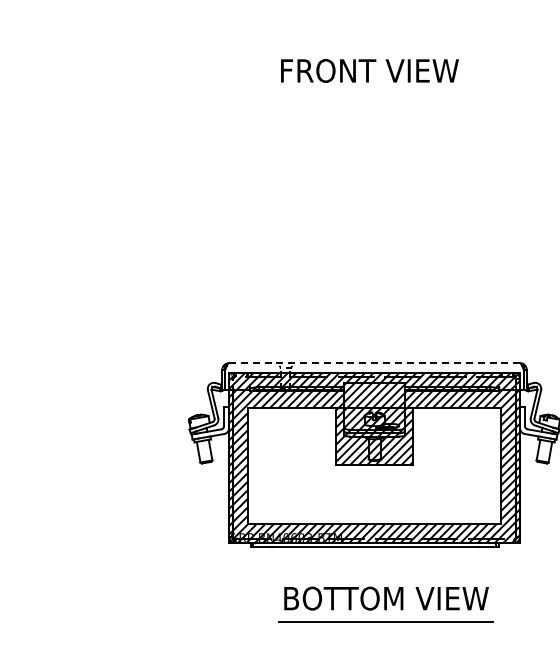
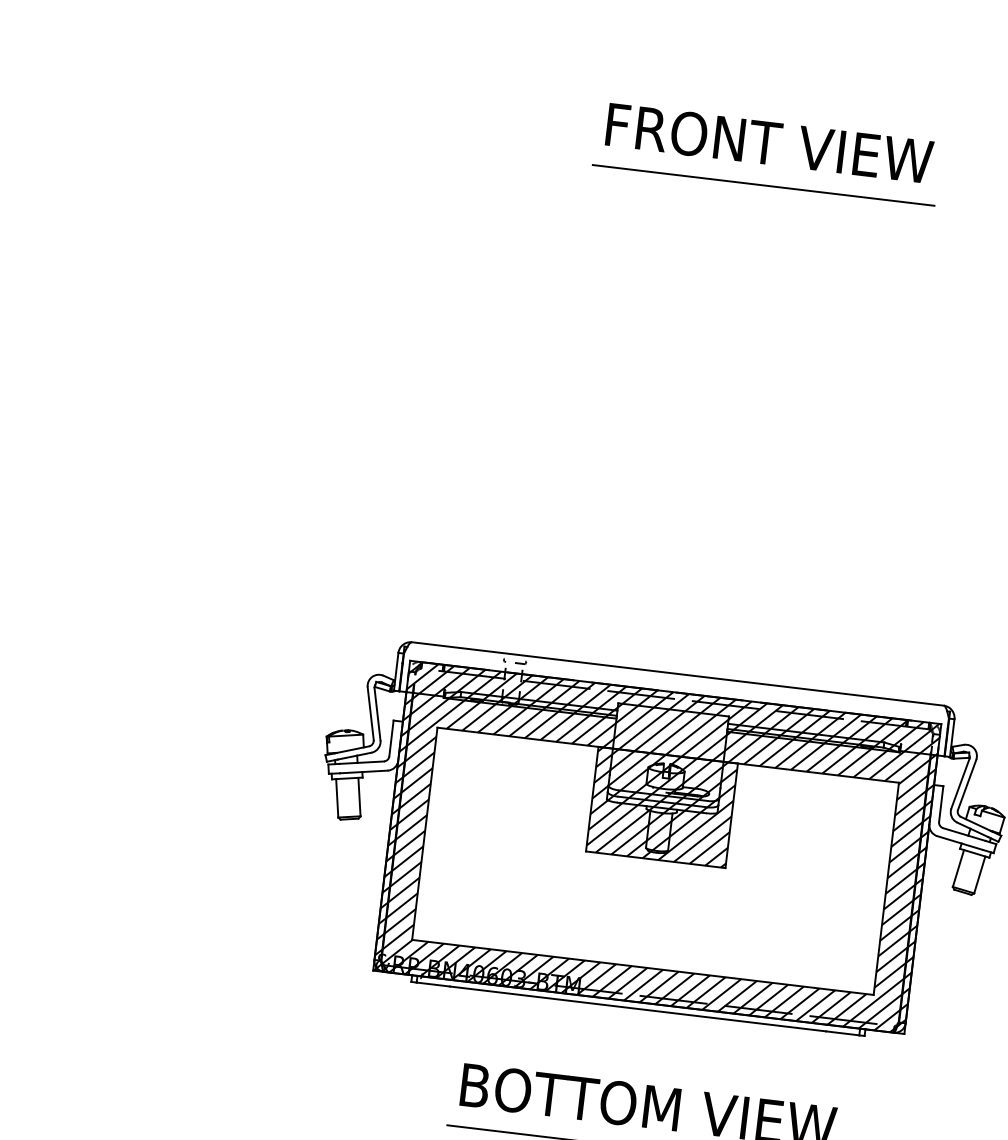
text: (369, 70) -> (768, 142), moved
line: (388, 93) -> (762, 184), added
line: (374, 363) -> (677, 674), dashed -> solid

